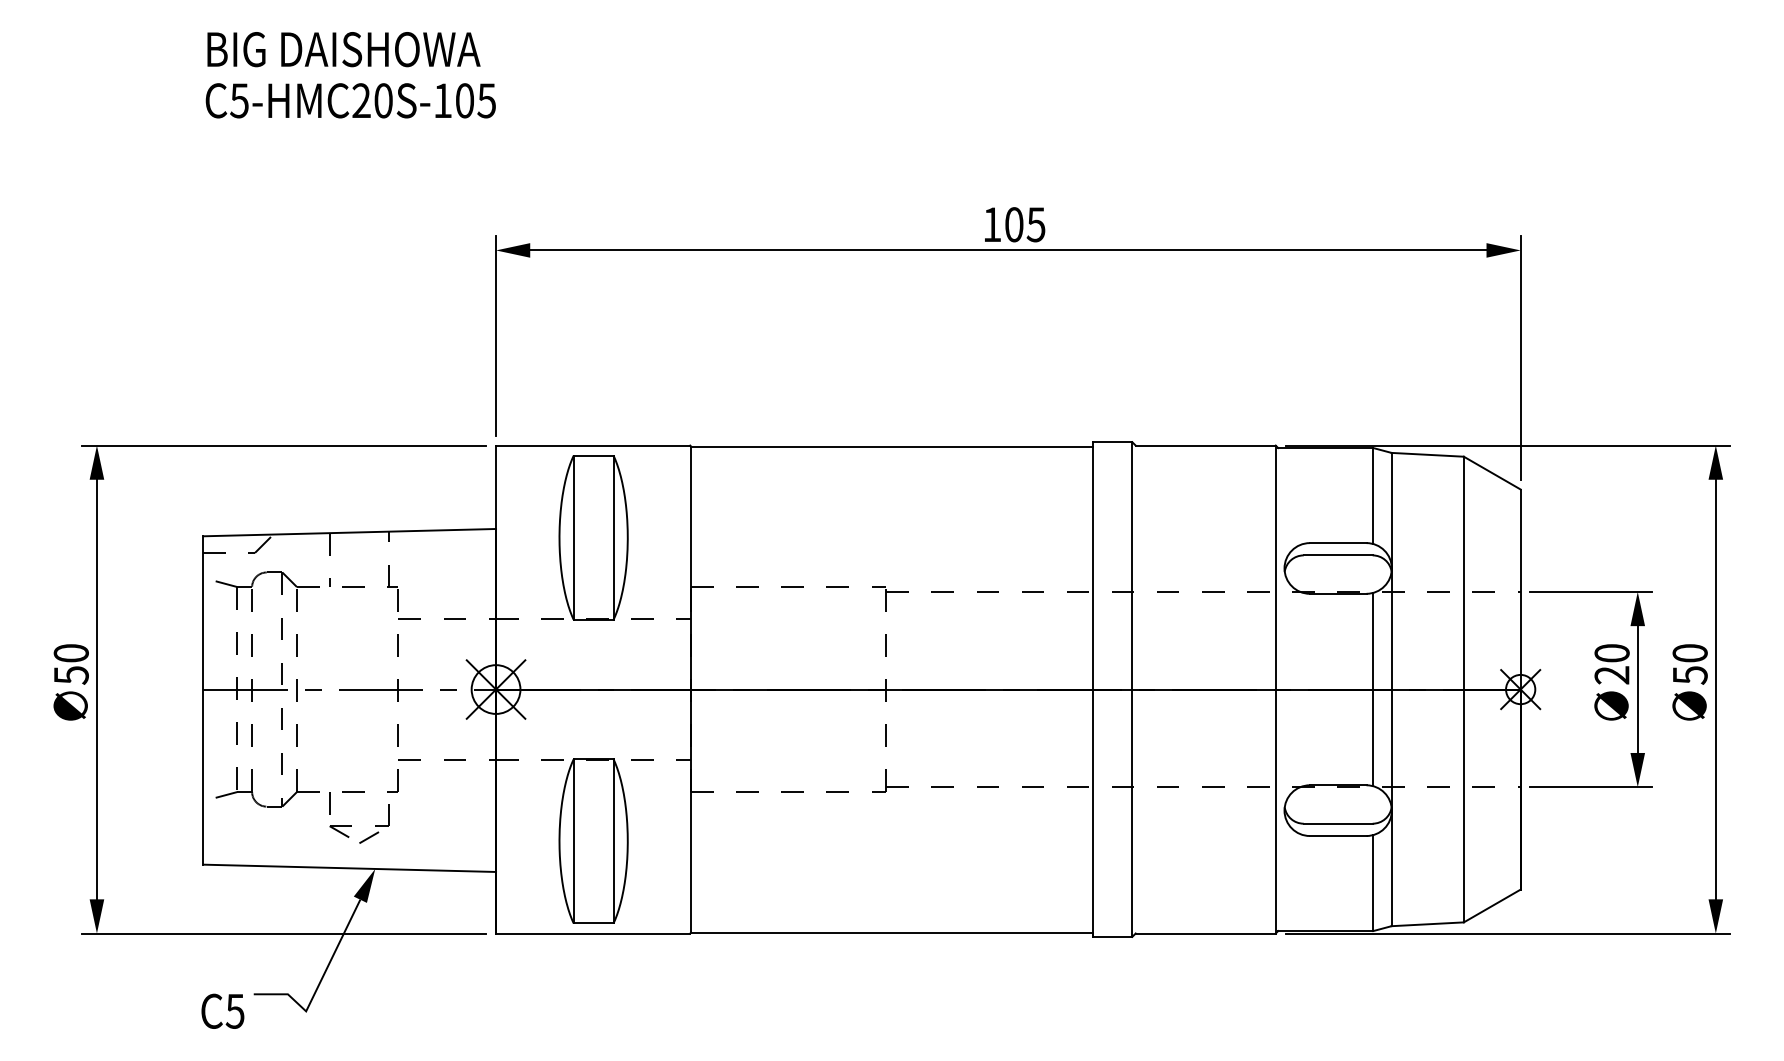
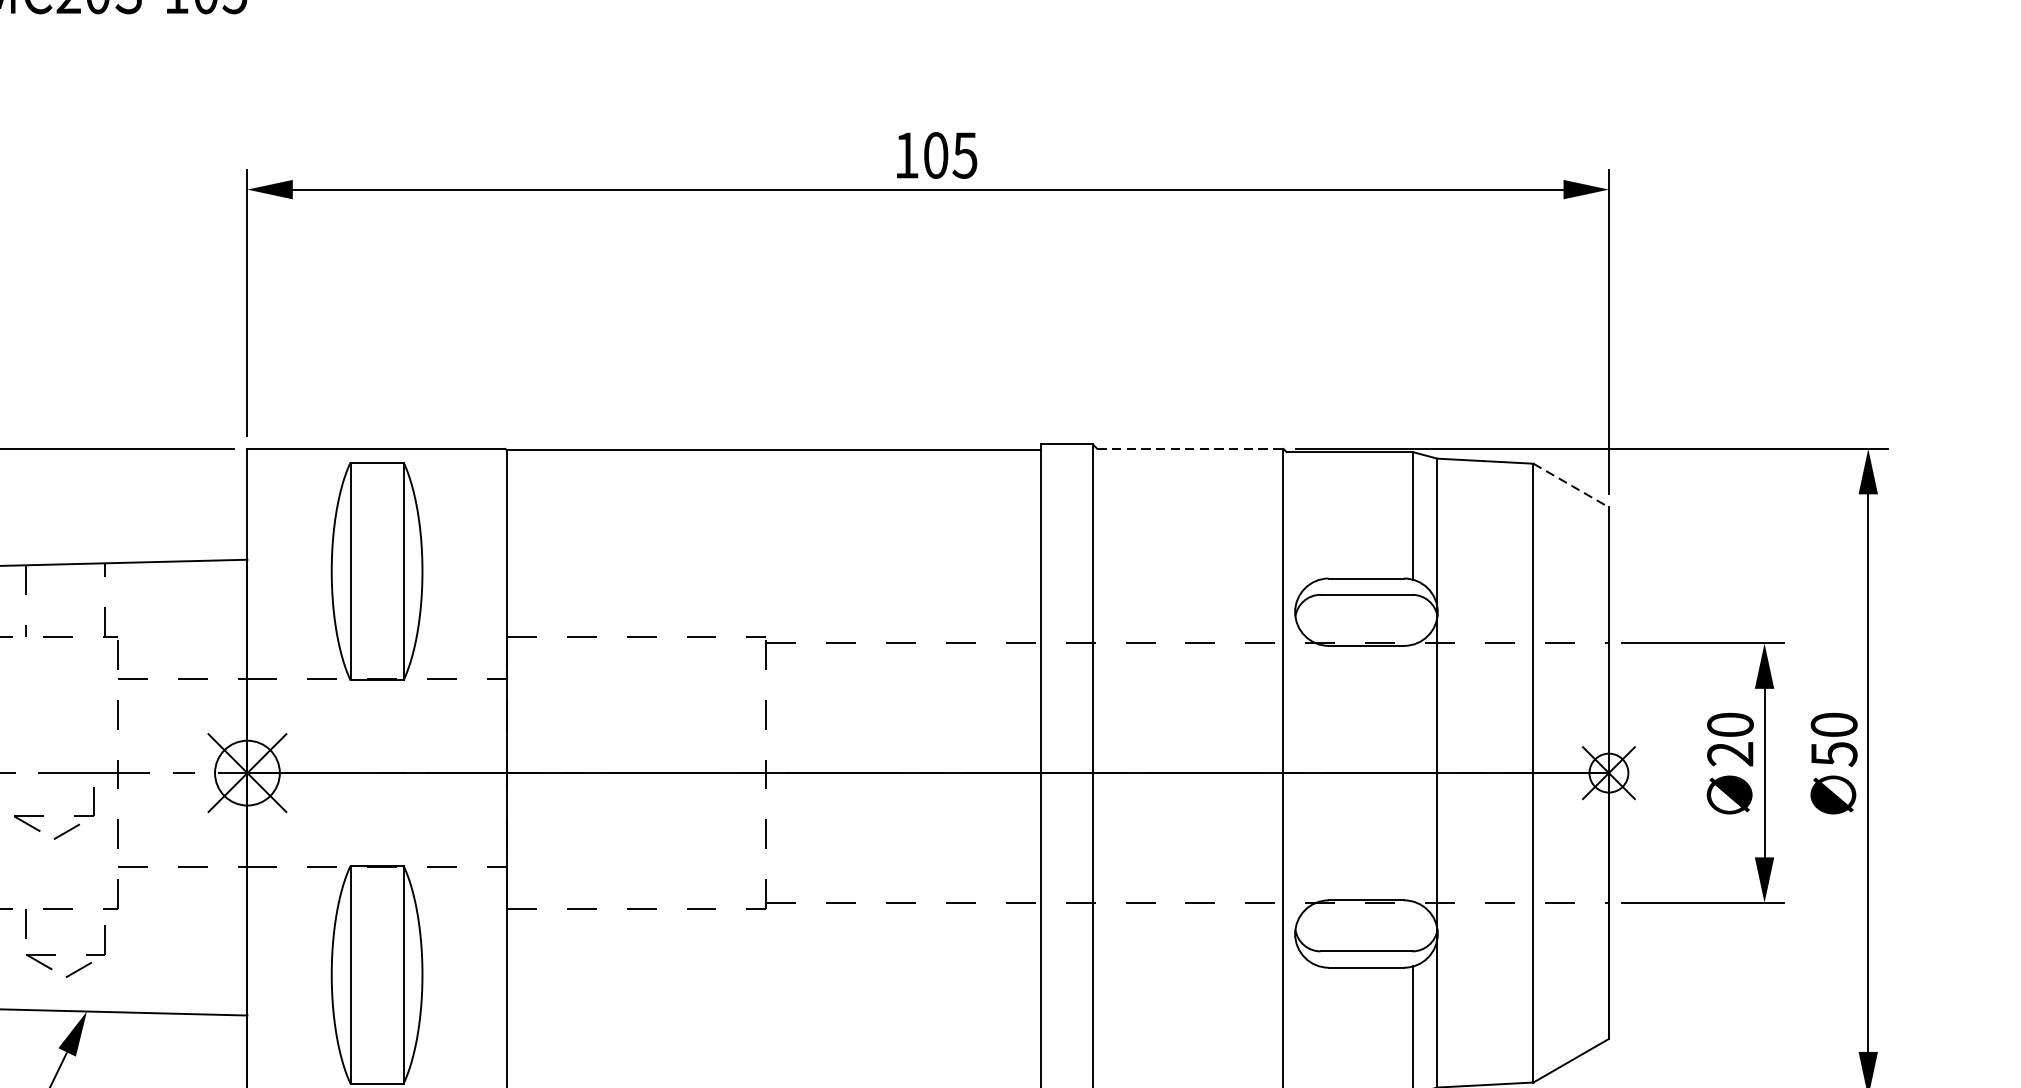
line: (1206, 445) -> (1191, 448), solid -> dashed
line: (1492, 473) -> (1571, 486), solid -> dashed
line: (1373, 689) -> (1413, 773), removed
part: (342, 721) -> (43, 815), added

